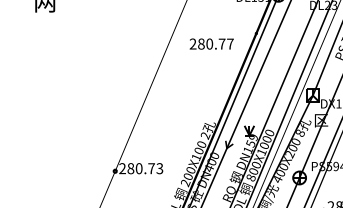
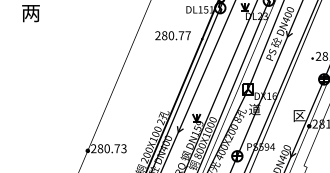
text: (211, 43) -> (172, 35), moved
text: (320, 120) -> (254, 109), 区 -> 道

